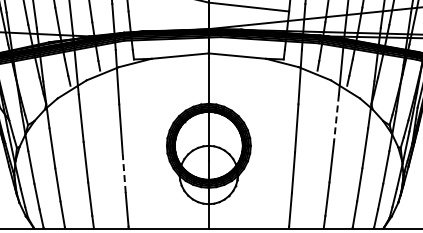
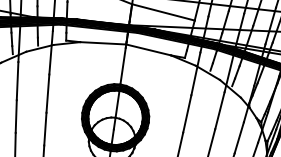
line: (336, 118) -> (219, 110), dashed -> solid
line: (124, 172) -> (45, 129), dashed -> solid

